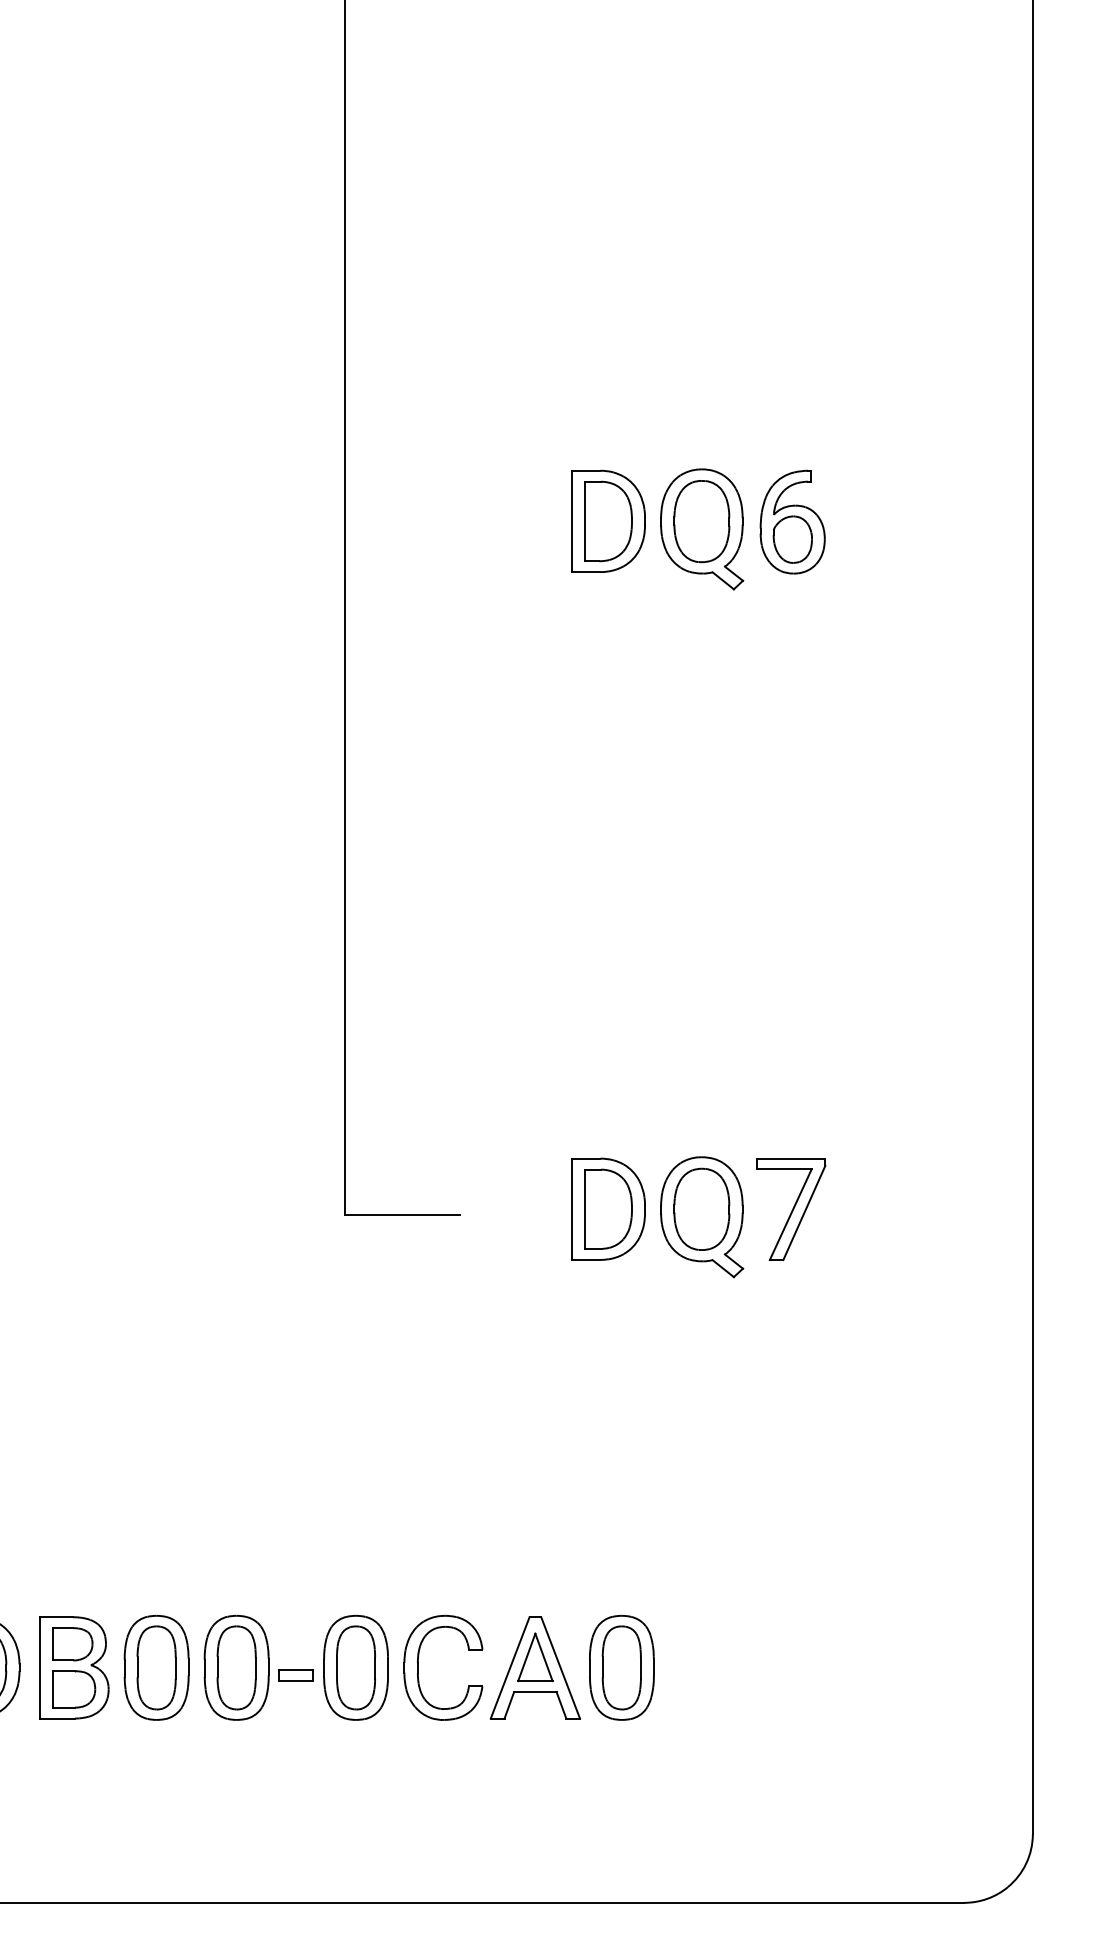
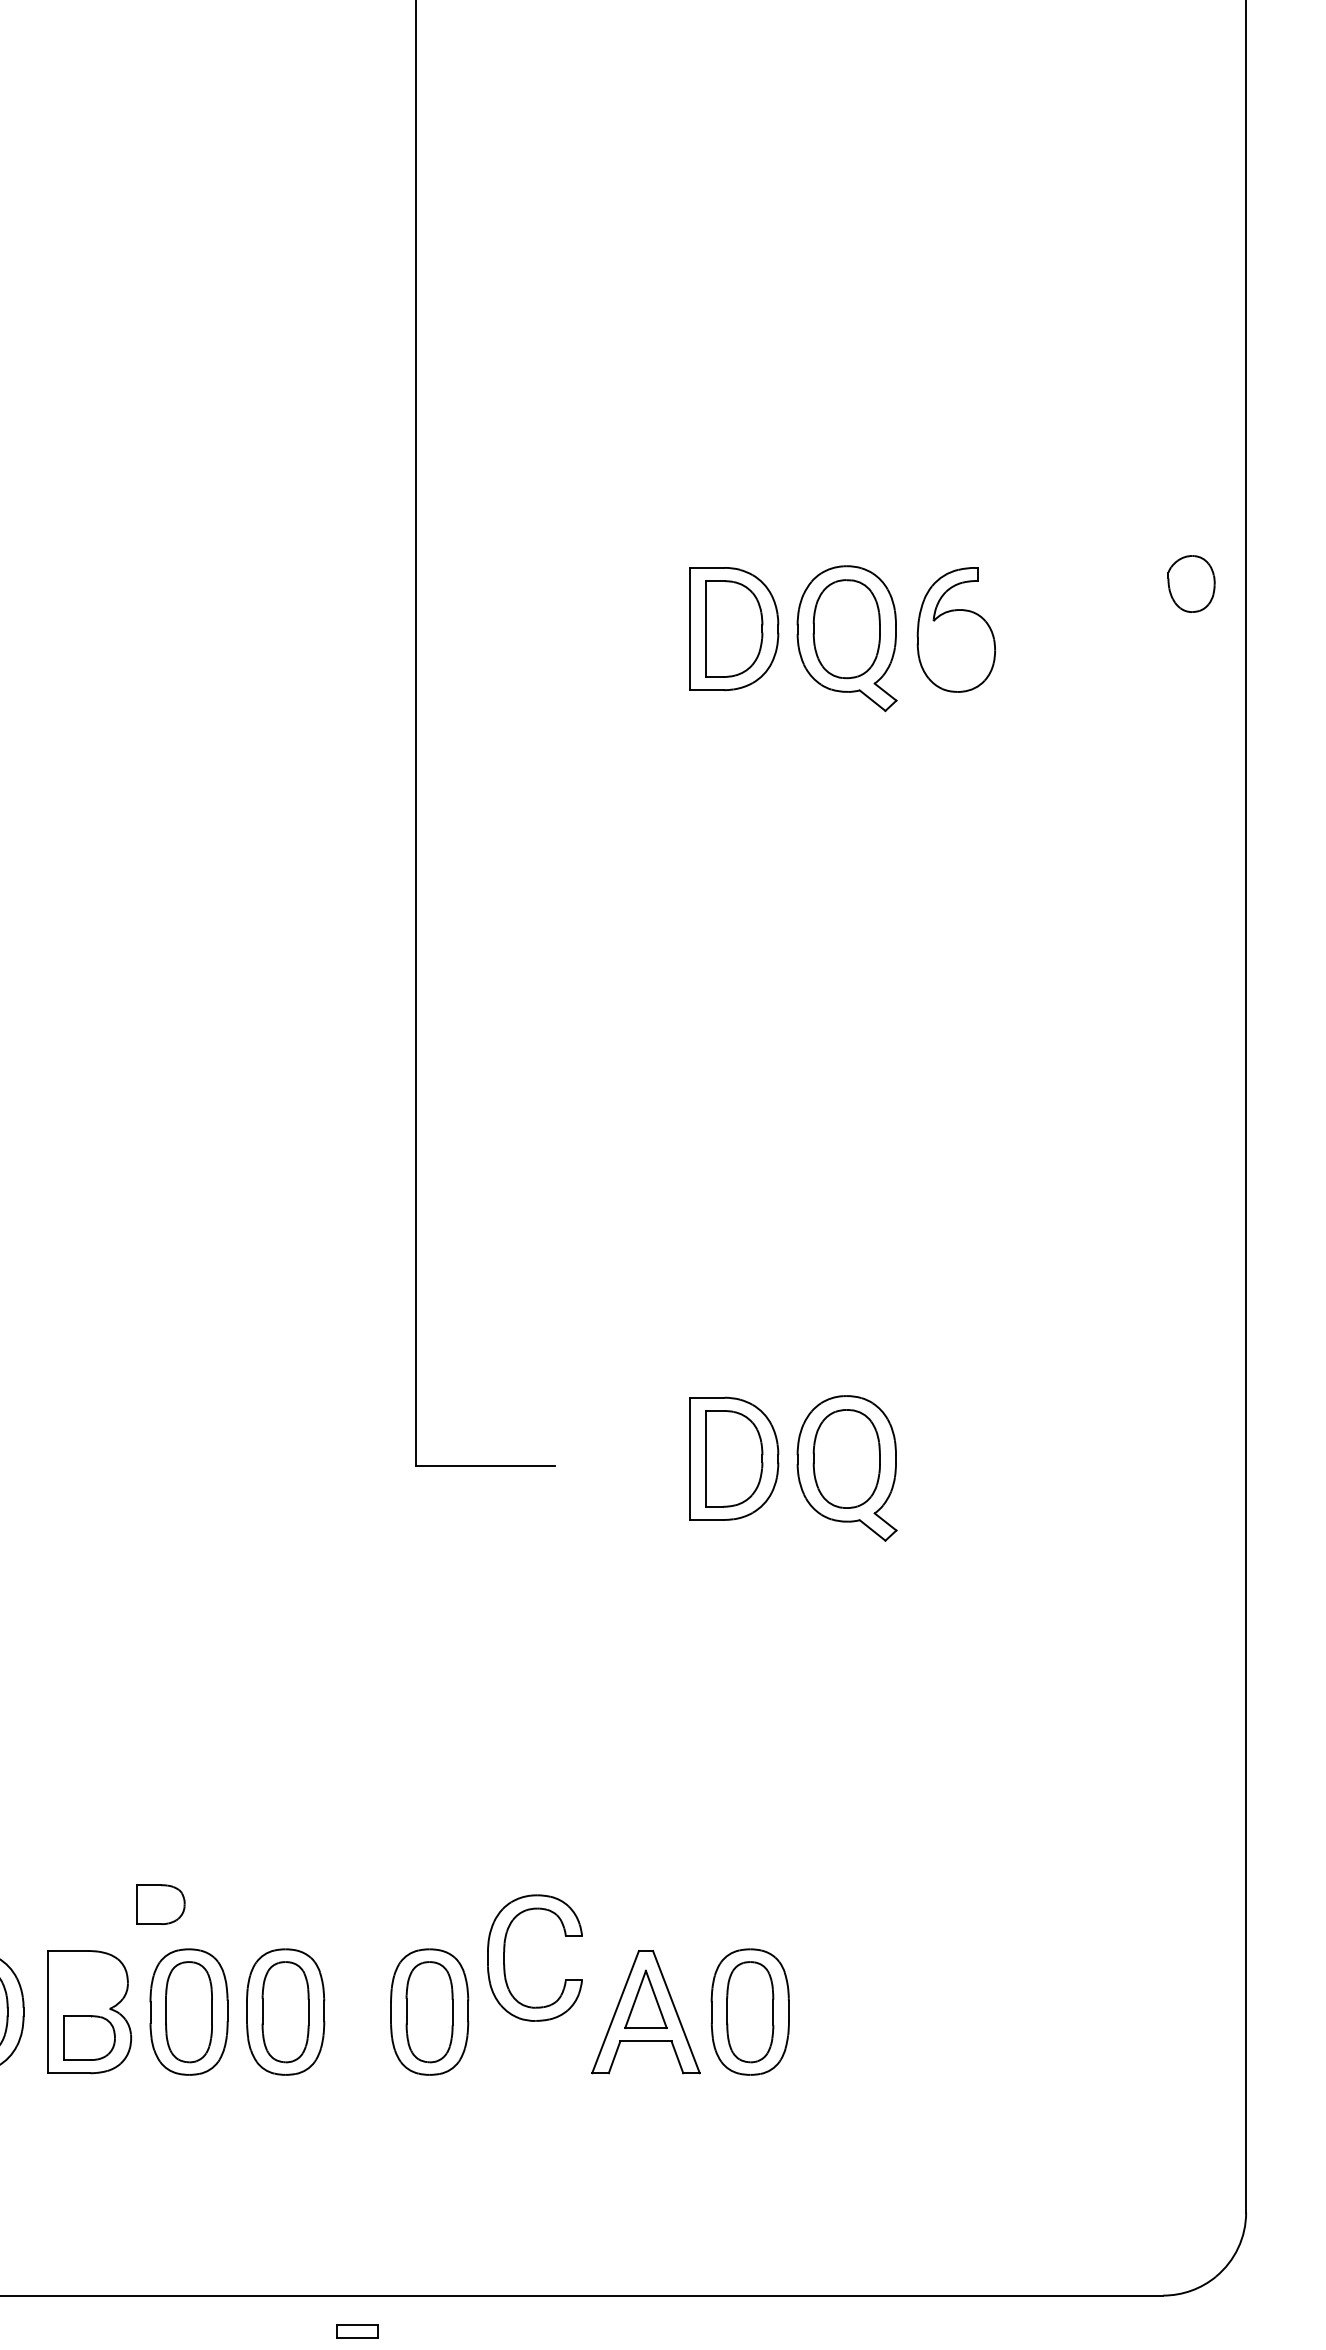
part: (792, 539) -> (1191, 583), moved
part: (791, 1209) -> (954, 1459), removed
part: (72, 1644) -> (160, 1904), moved
part: (418, 1662) -> (505, 1951), moved
part: (296, 1675) -> (357, 2331), moved

